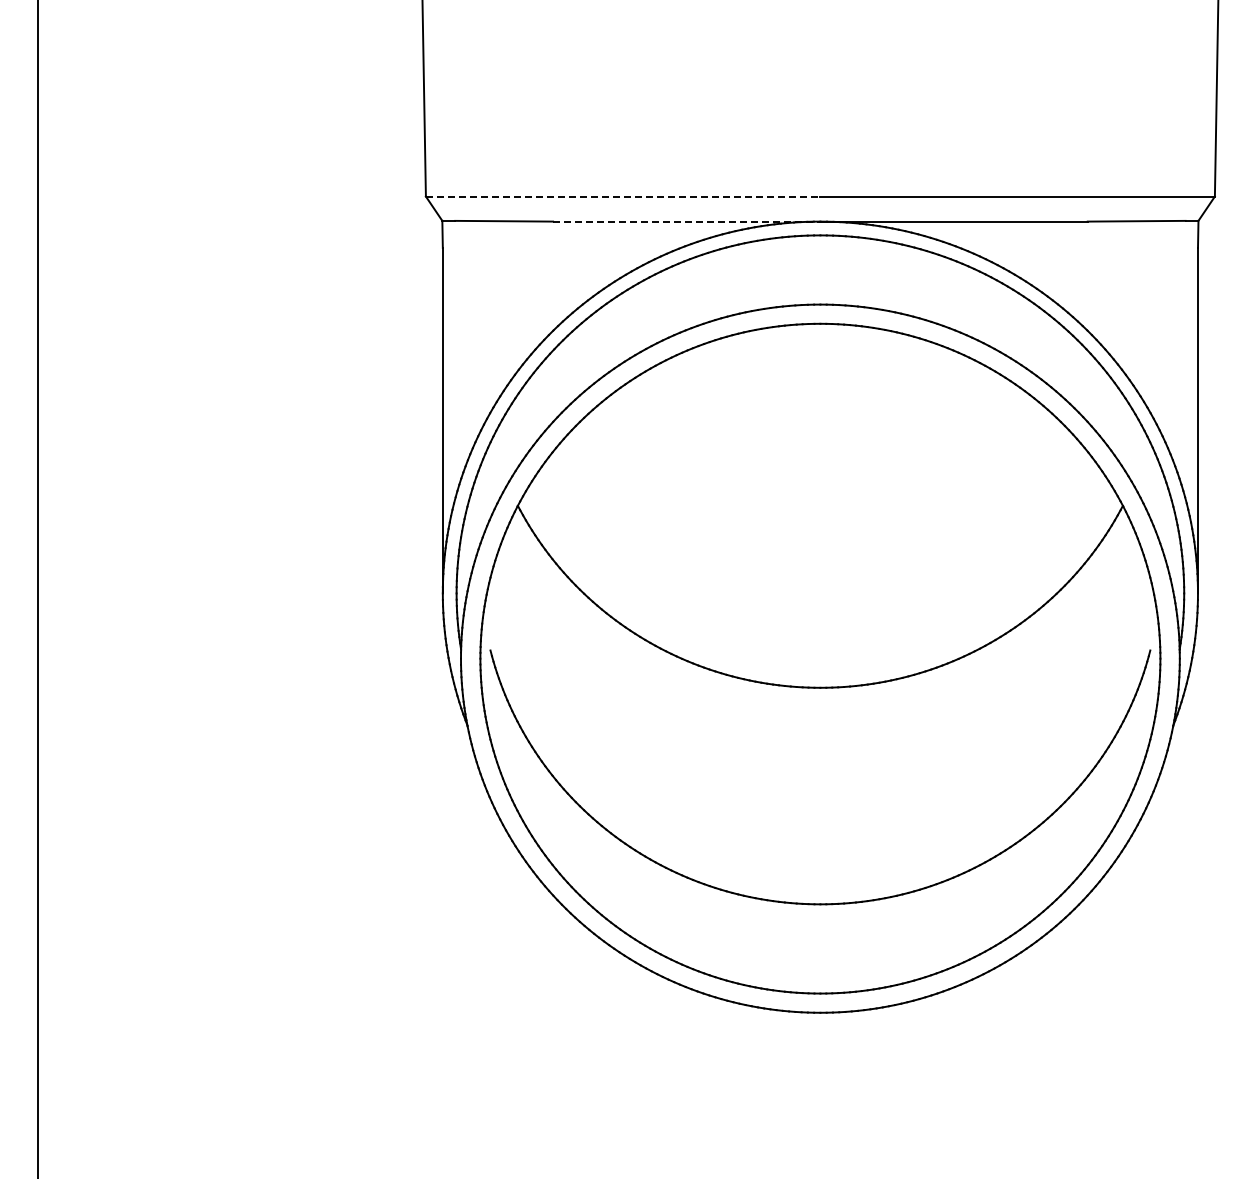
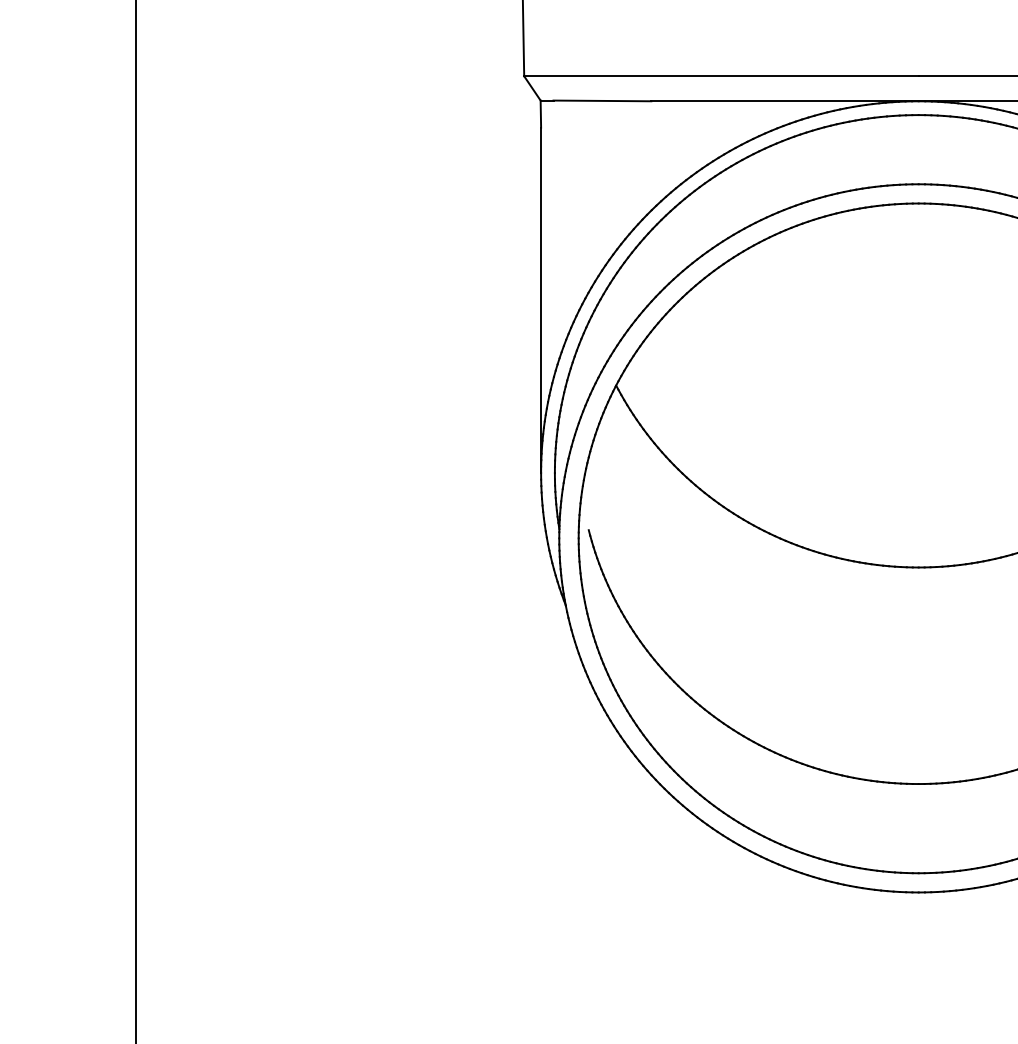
line: (623, 196) -> (721, 76), dashed -> solid
line: (686, 221) -> (784, 101), dashed -> solid

